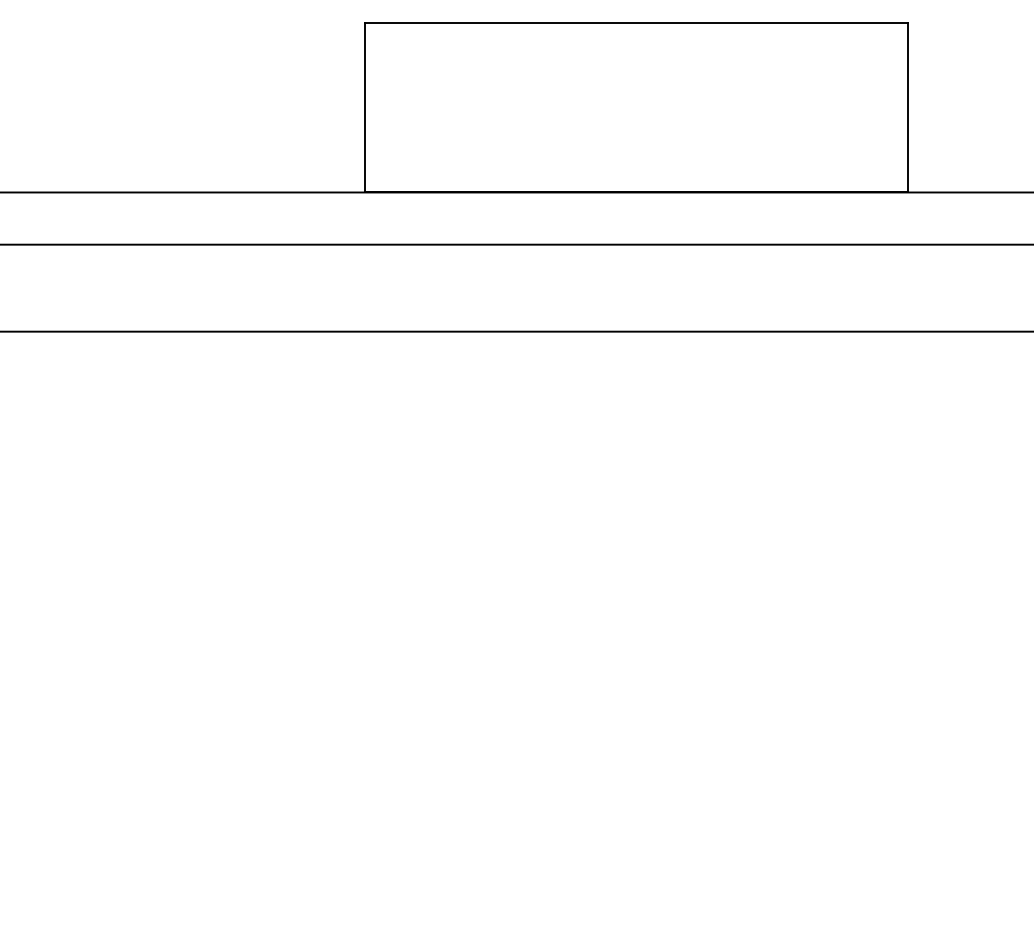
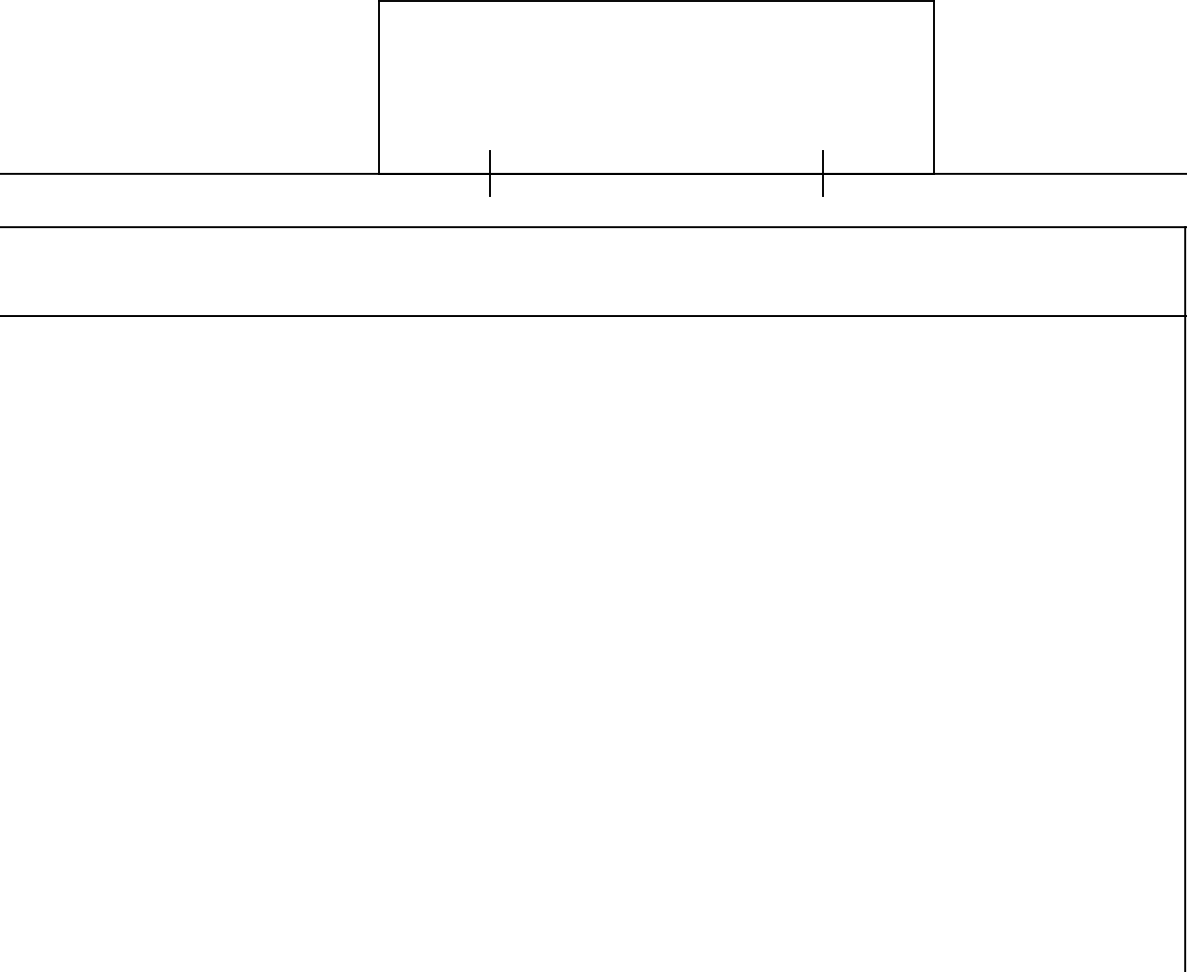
line: (472, 192) -> (489, 173), added
line: (799, 192) -> (823, 173), added

